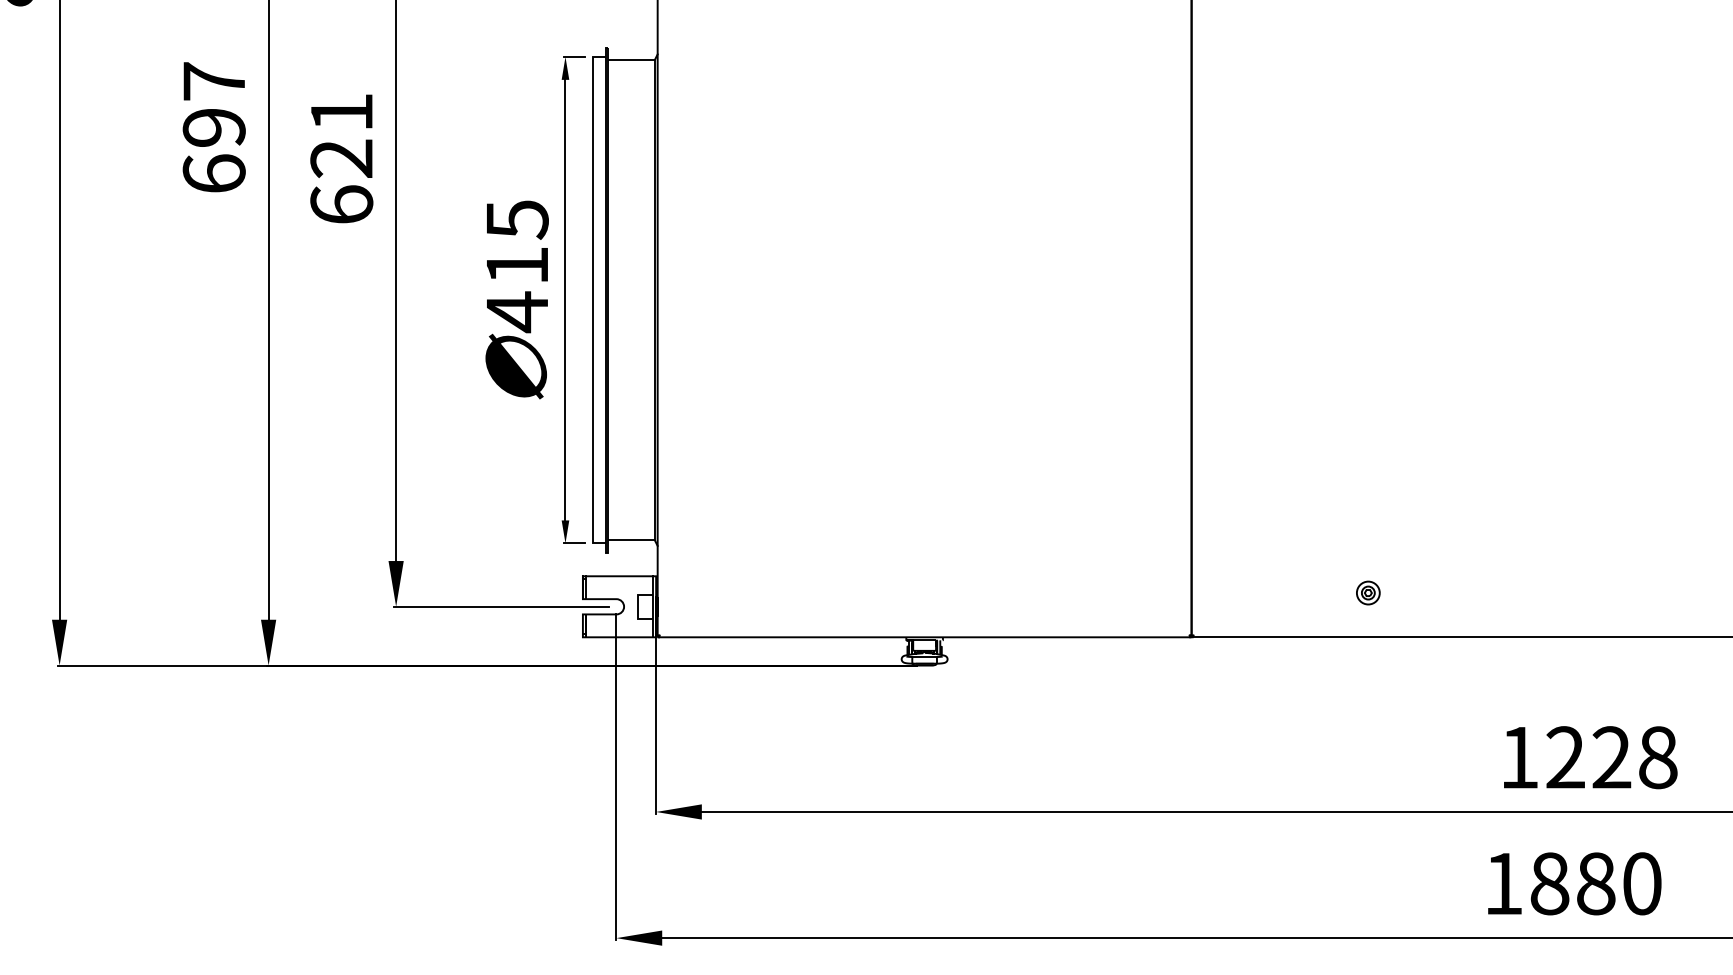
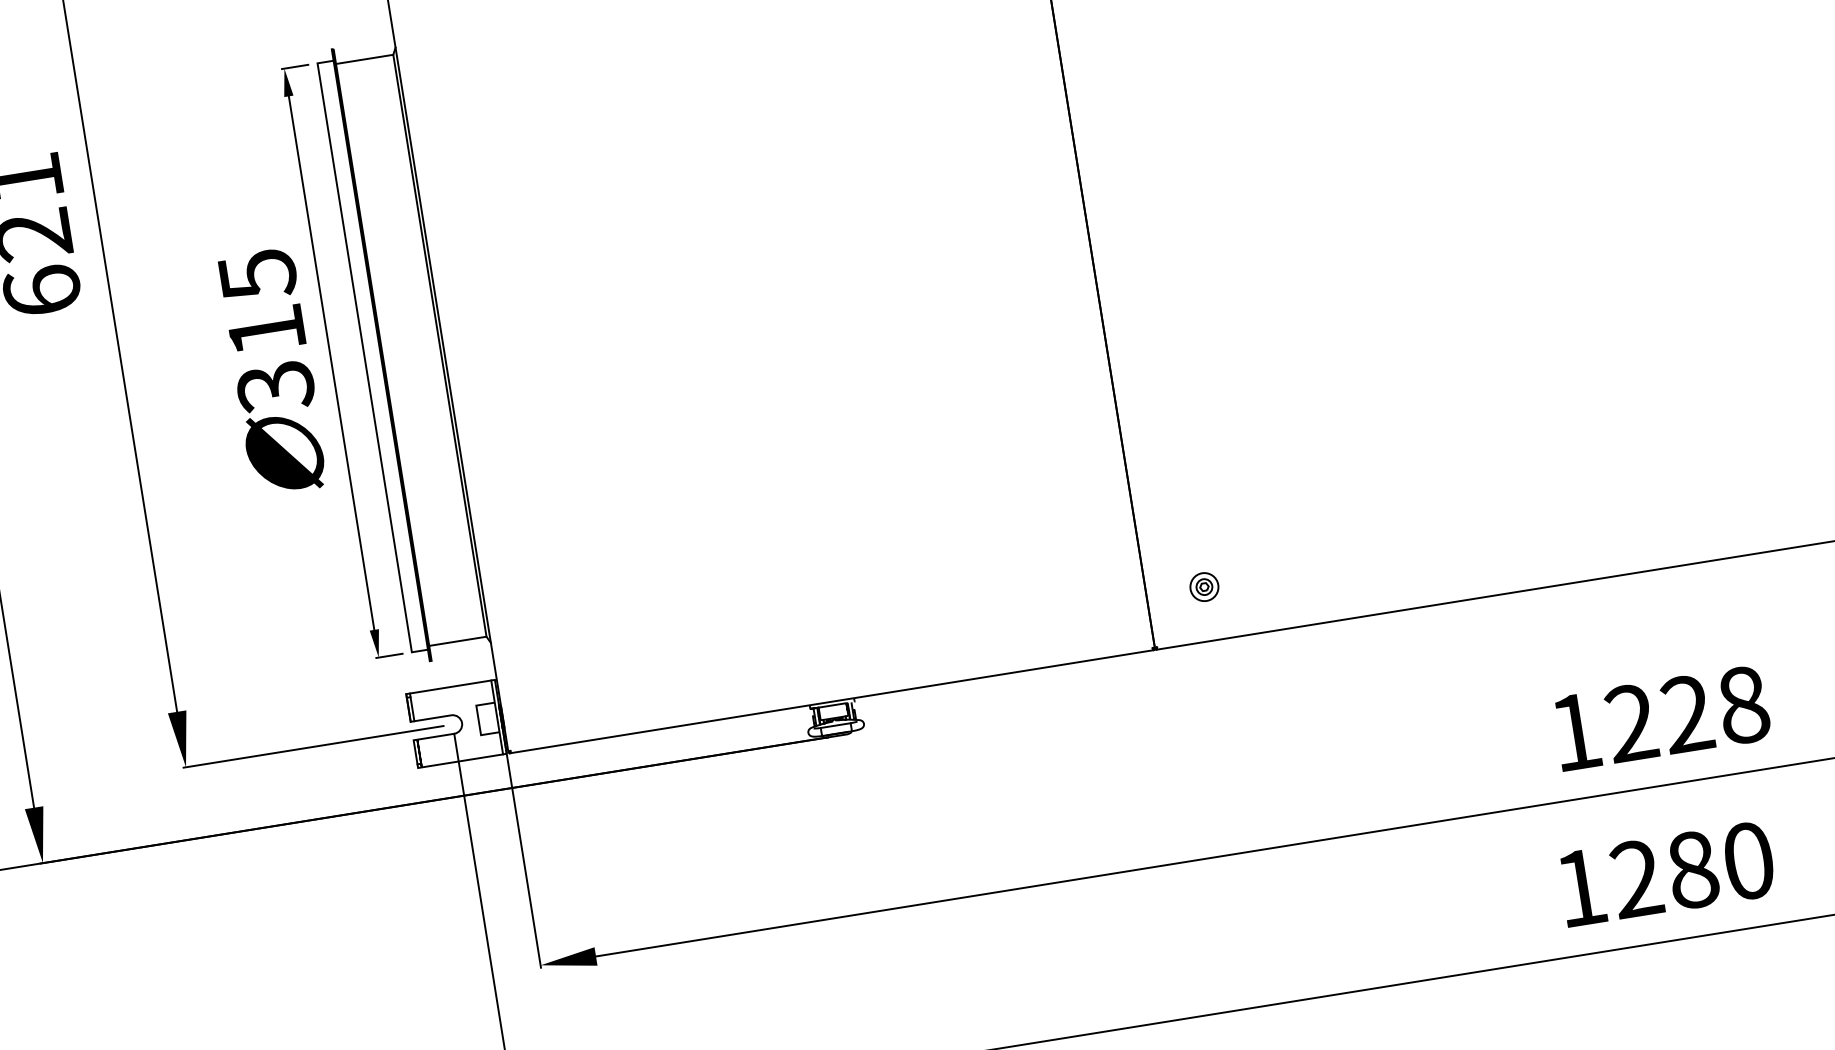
text: (516, 312) -> (274, 387), 415 -> 315
part: (1368, 592) -> (1204, 586), moved
text: (1549, 883) -> (1636, 878), 1880 -> 1280

